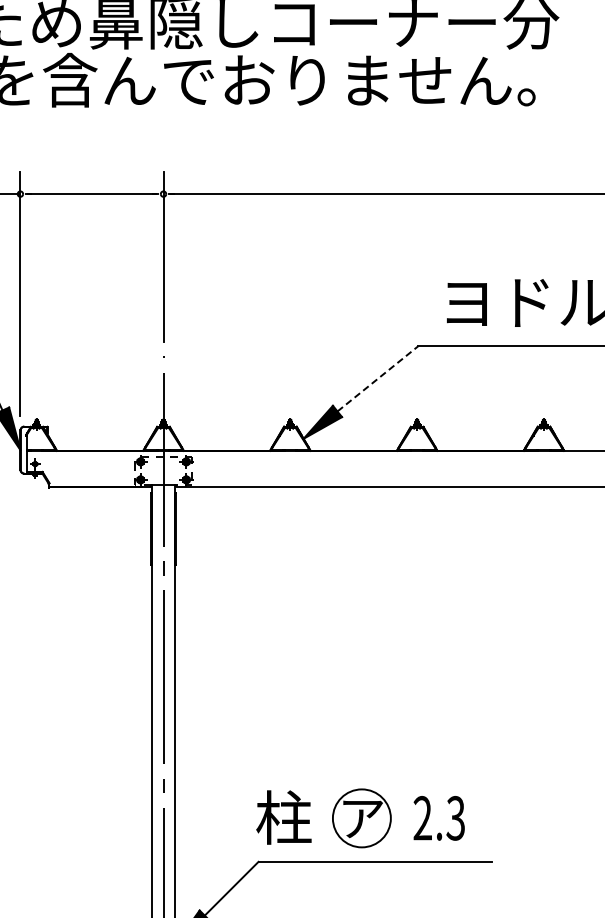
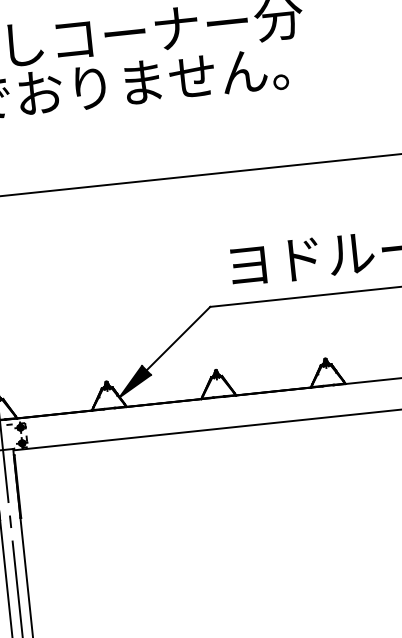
line: (377, 378) -> (178, 338), dashed -> solid

